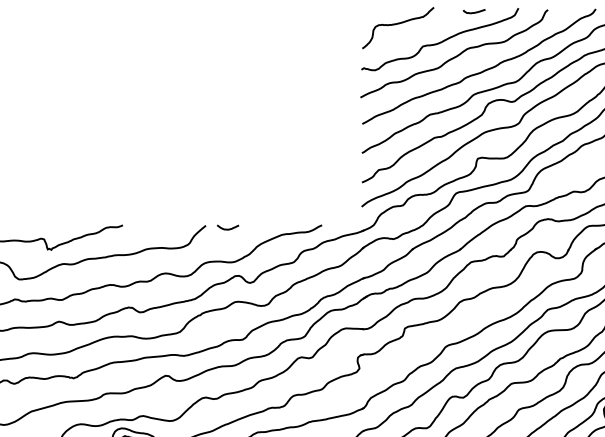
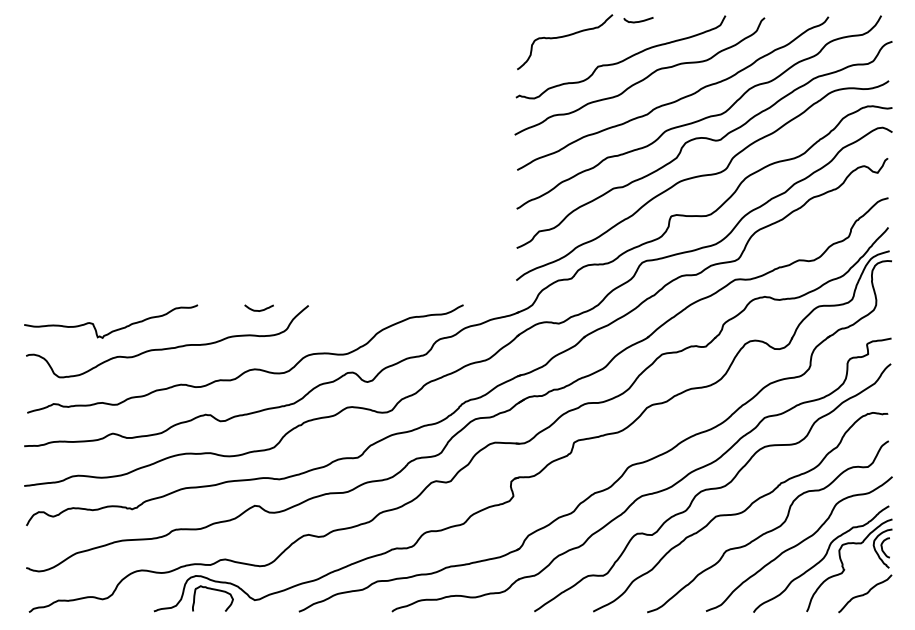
curve: (475, 11) -> (639, 20), moved
curve: (229, 228) -> (260, 309), moved

